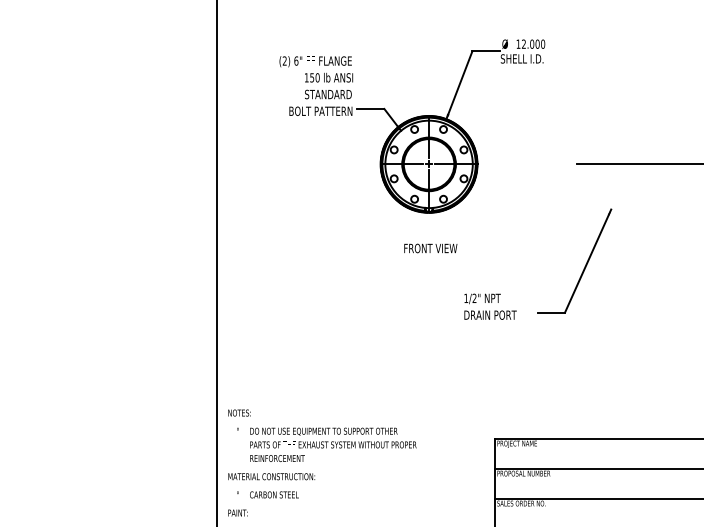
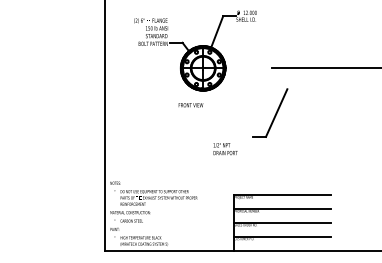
text: (429, 249) -> (190, 105), moved
text: (490, 307) -> (225, 149), moved

